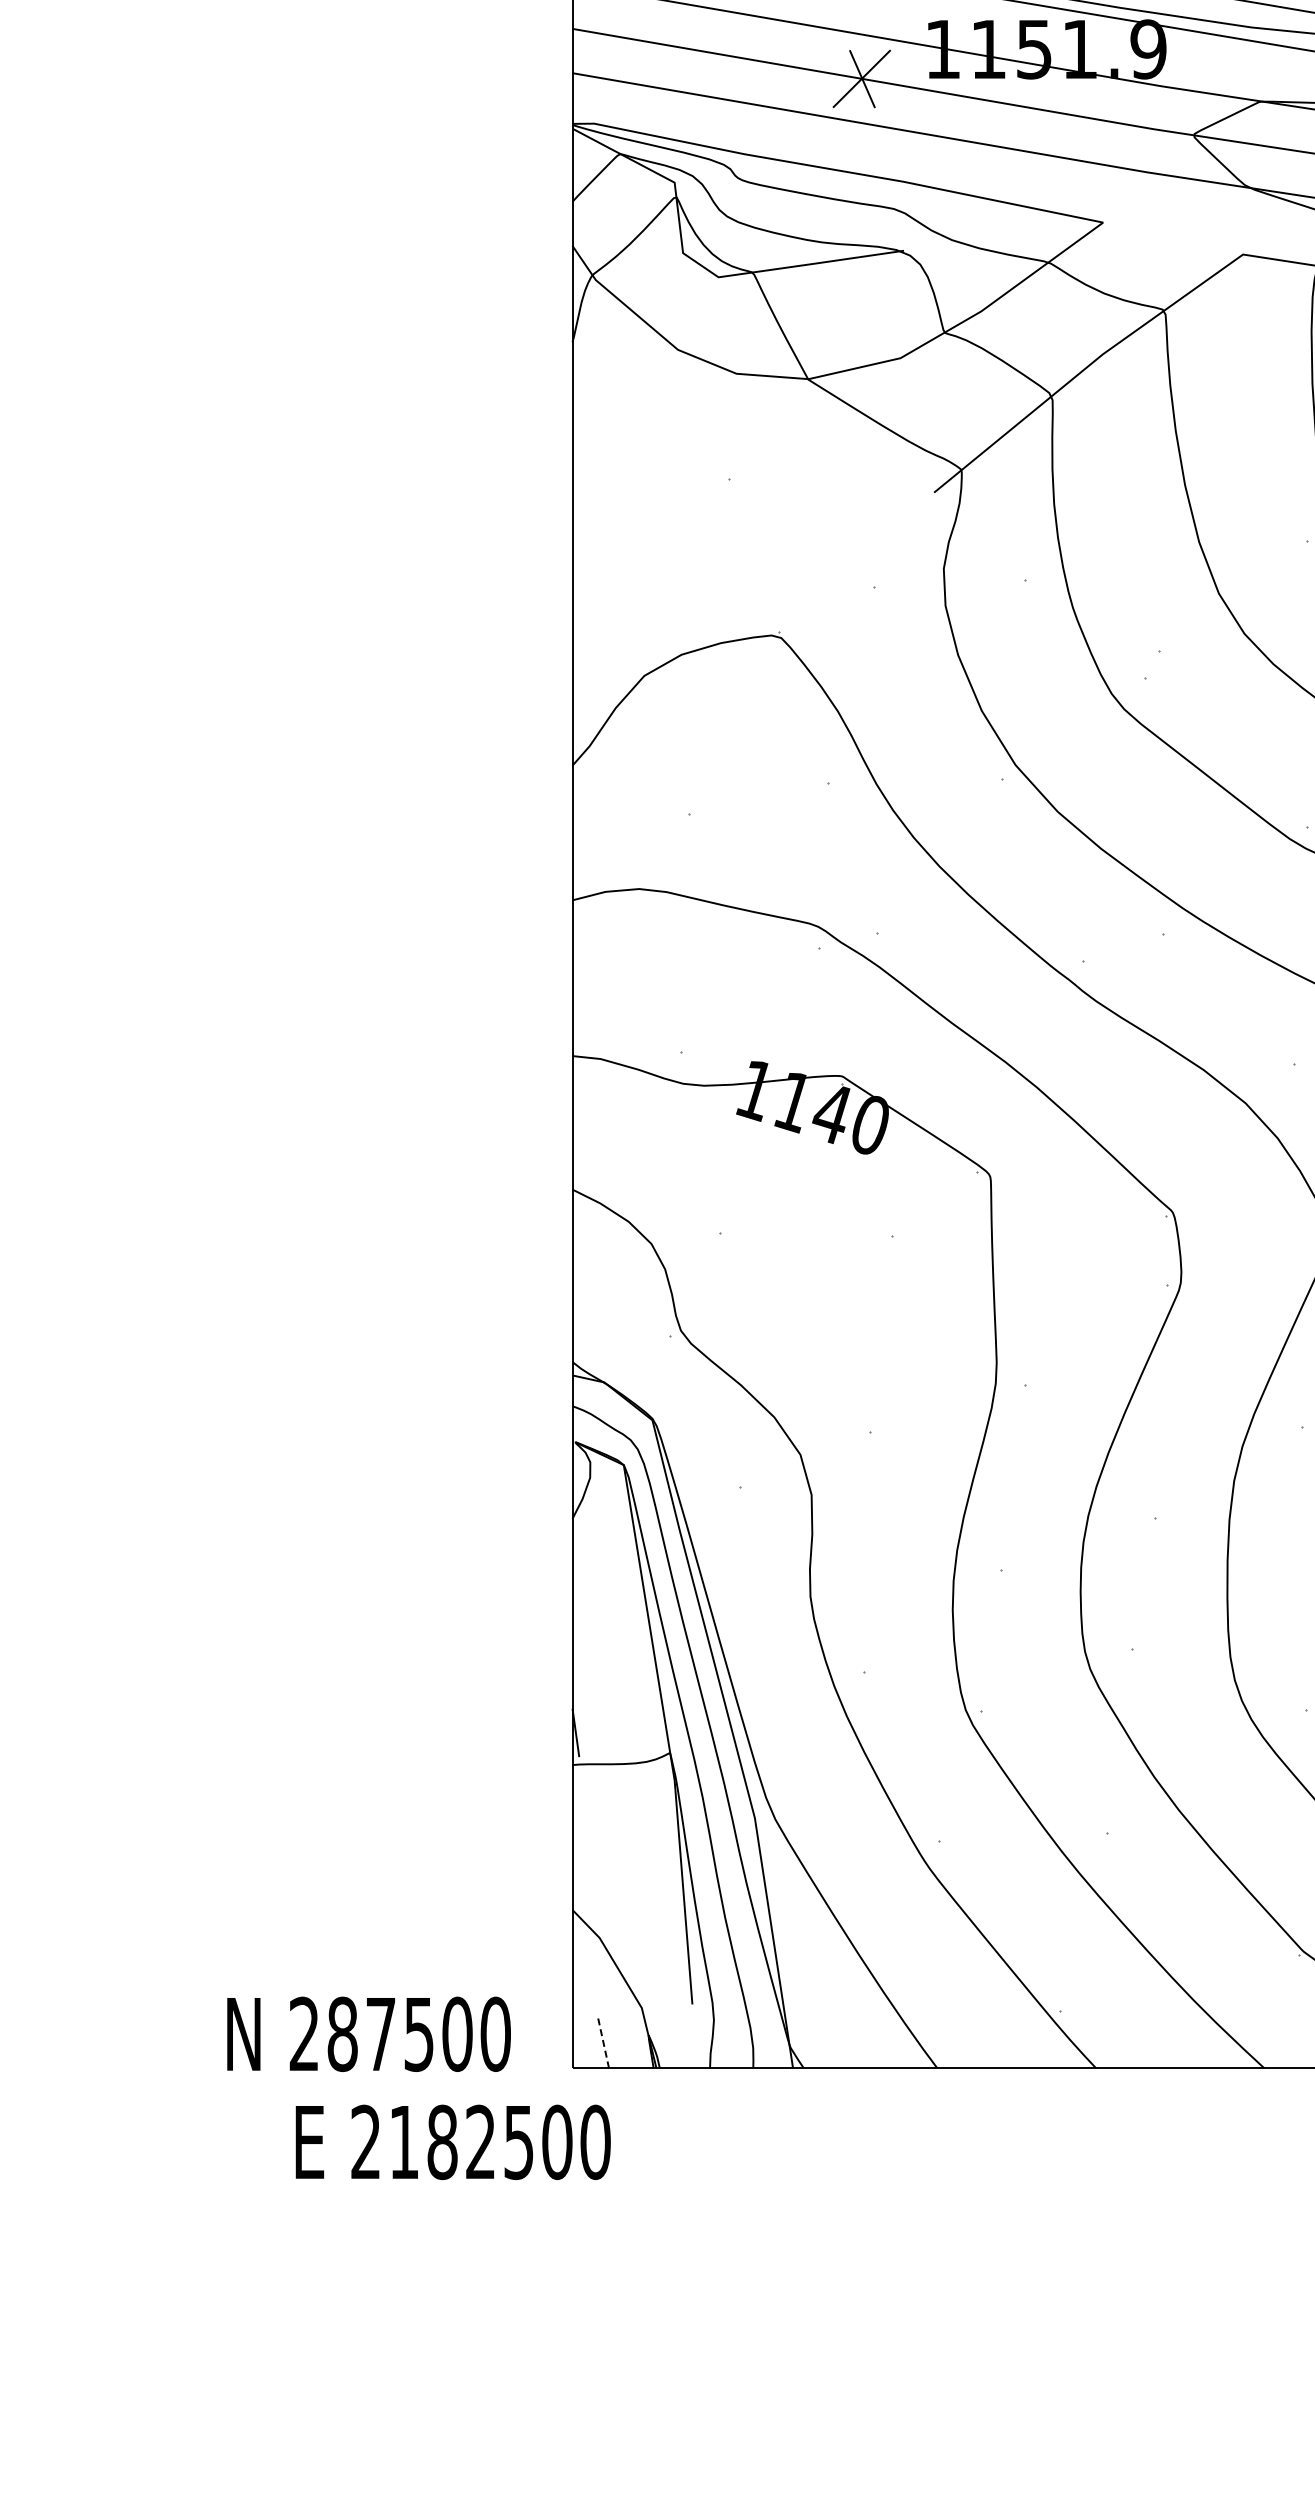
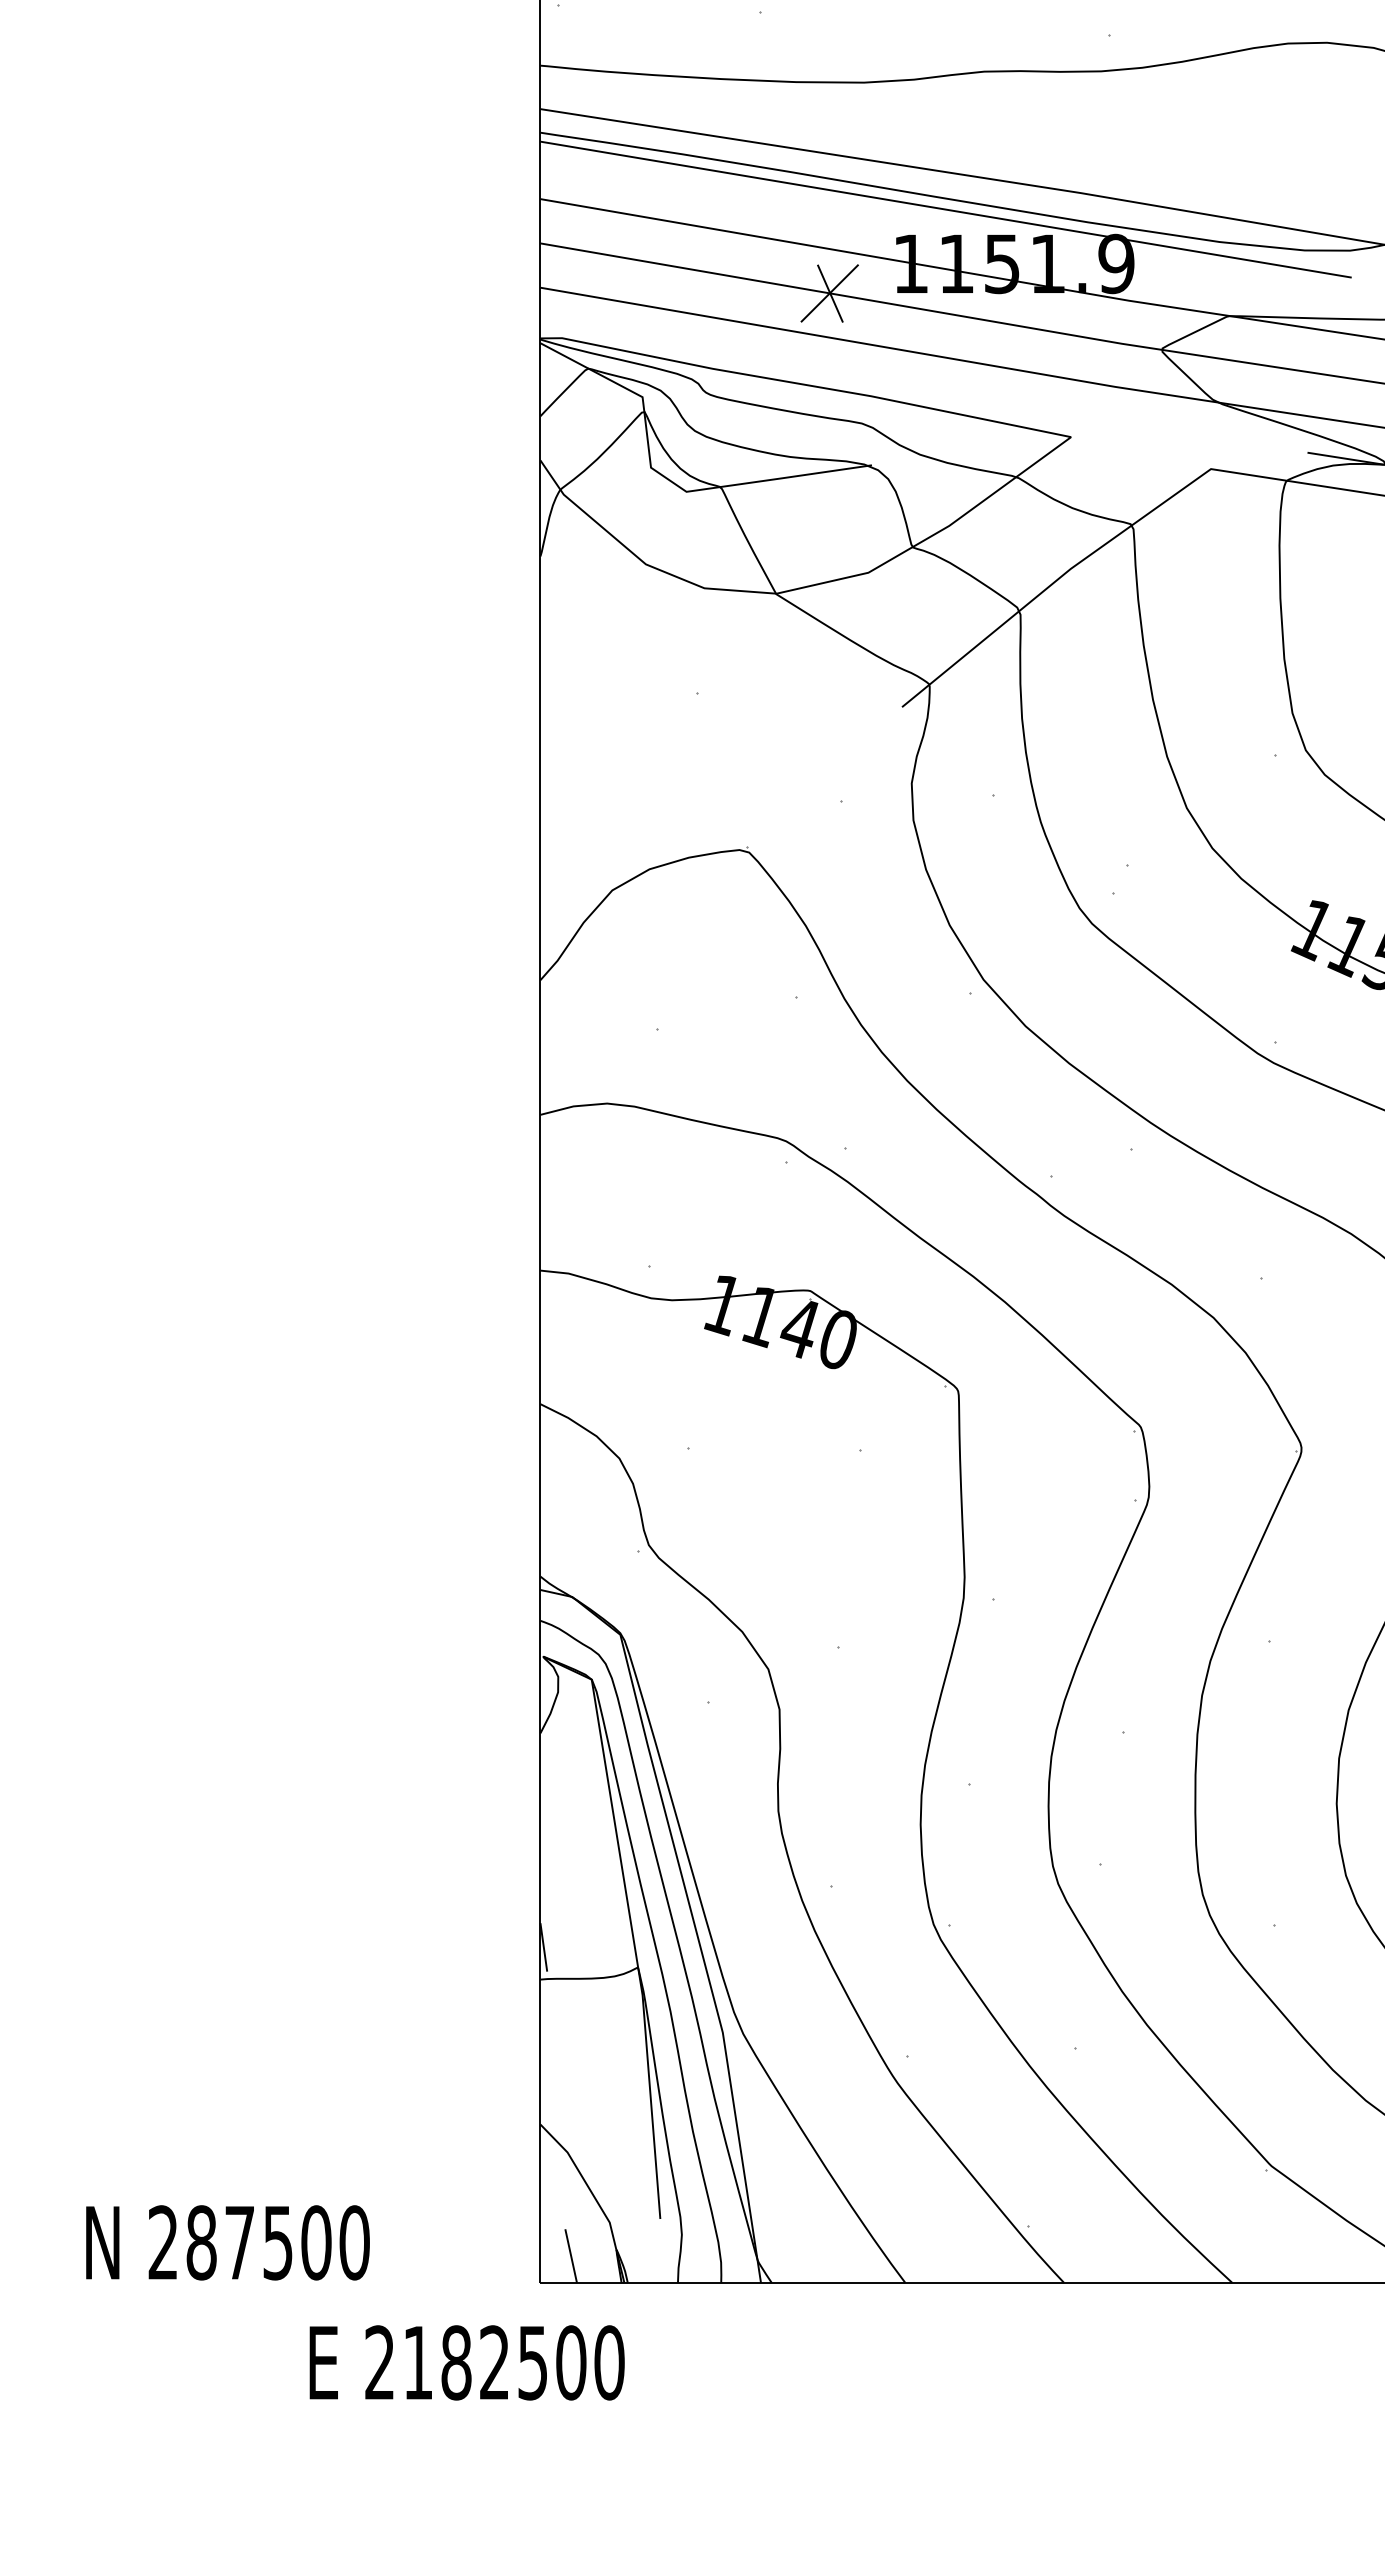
text: (368, 2033) -> (227, 2242), moved
line: (603, 2040) -> (571, 2255), dashed -> solid
text: (452, 2141) -> (466, 2362), moved

